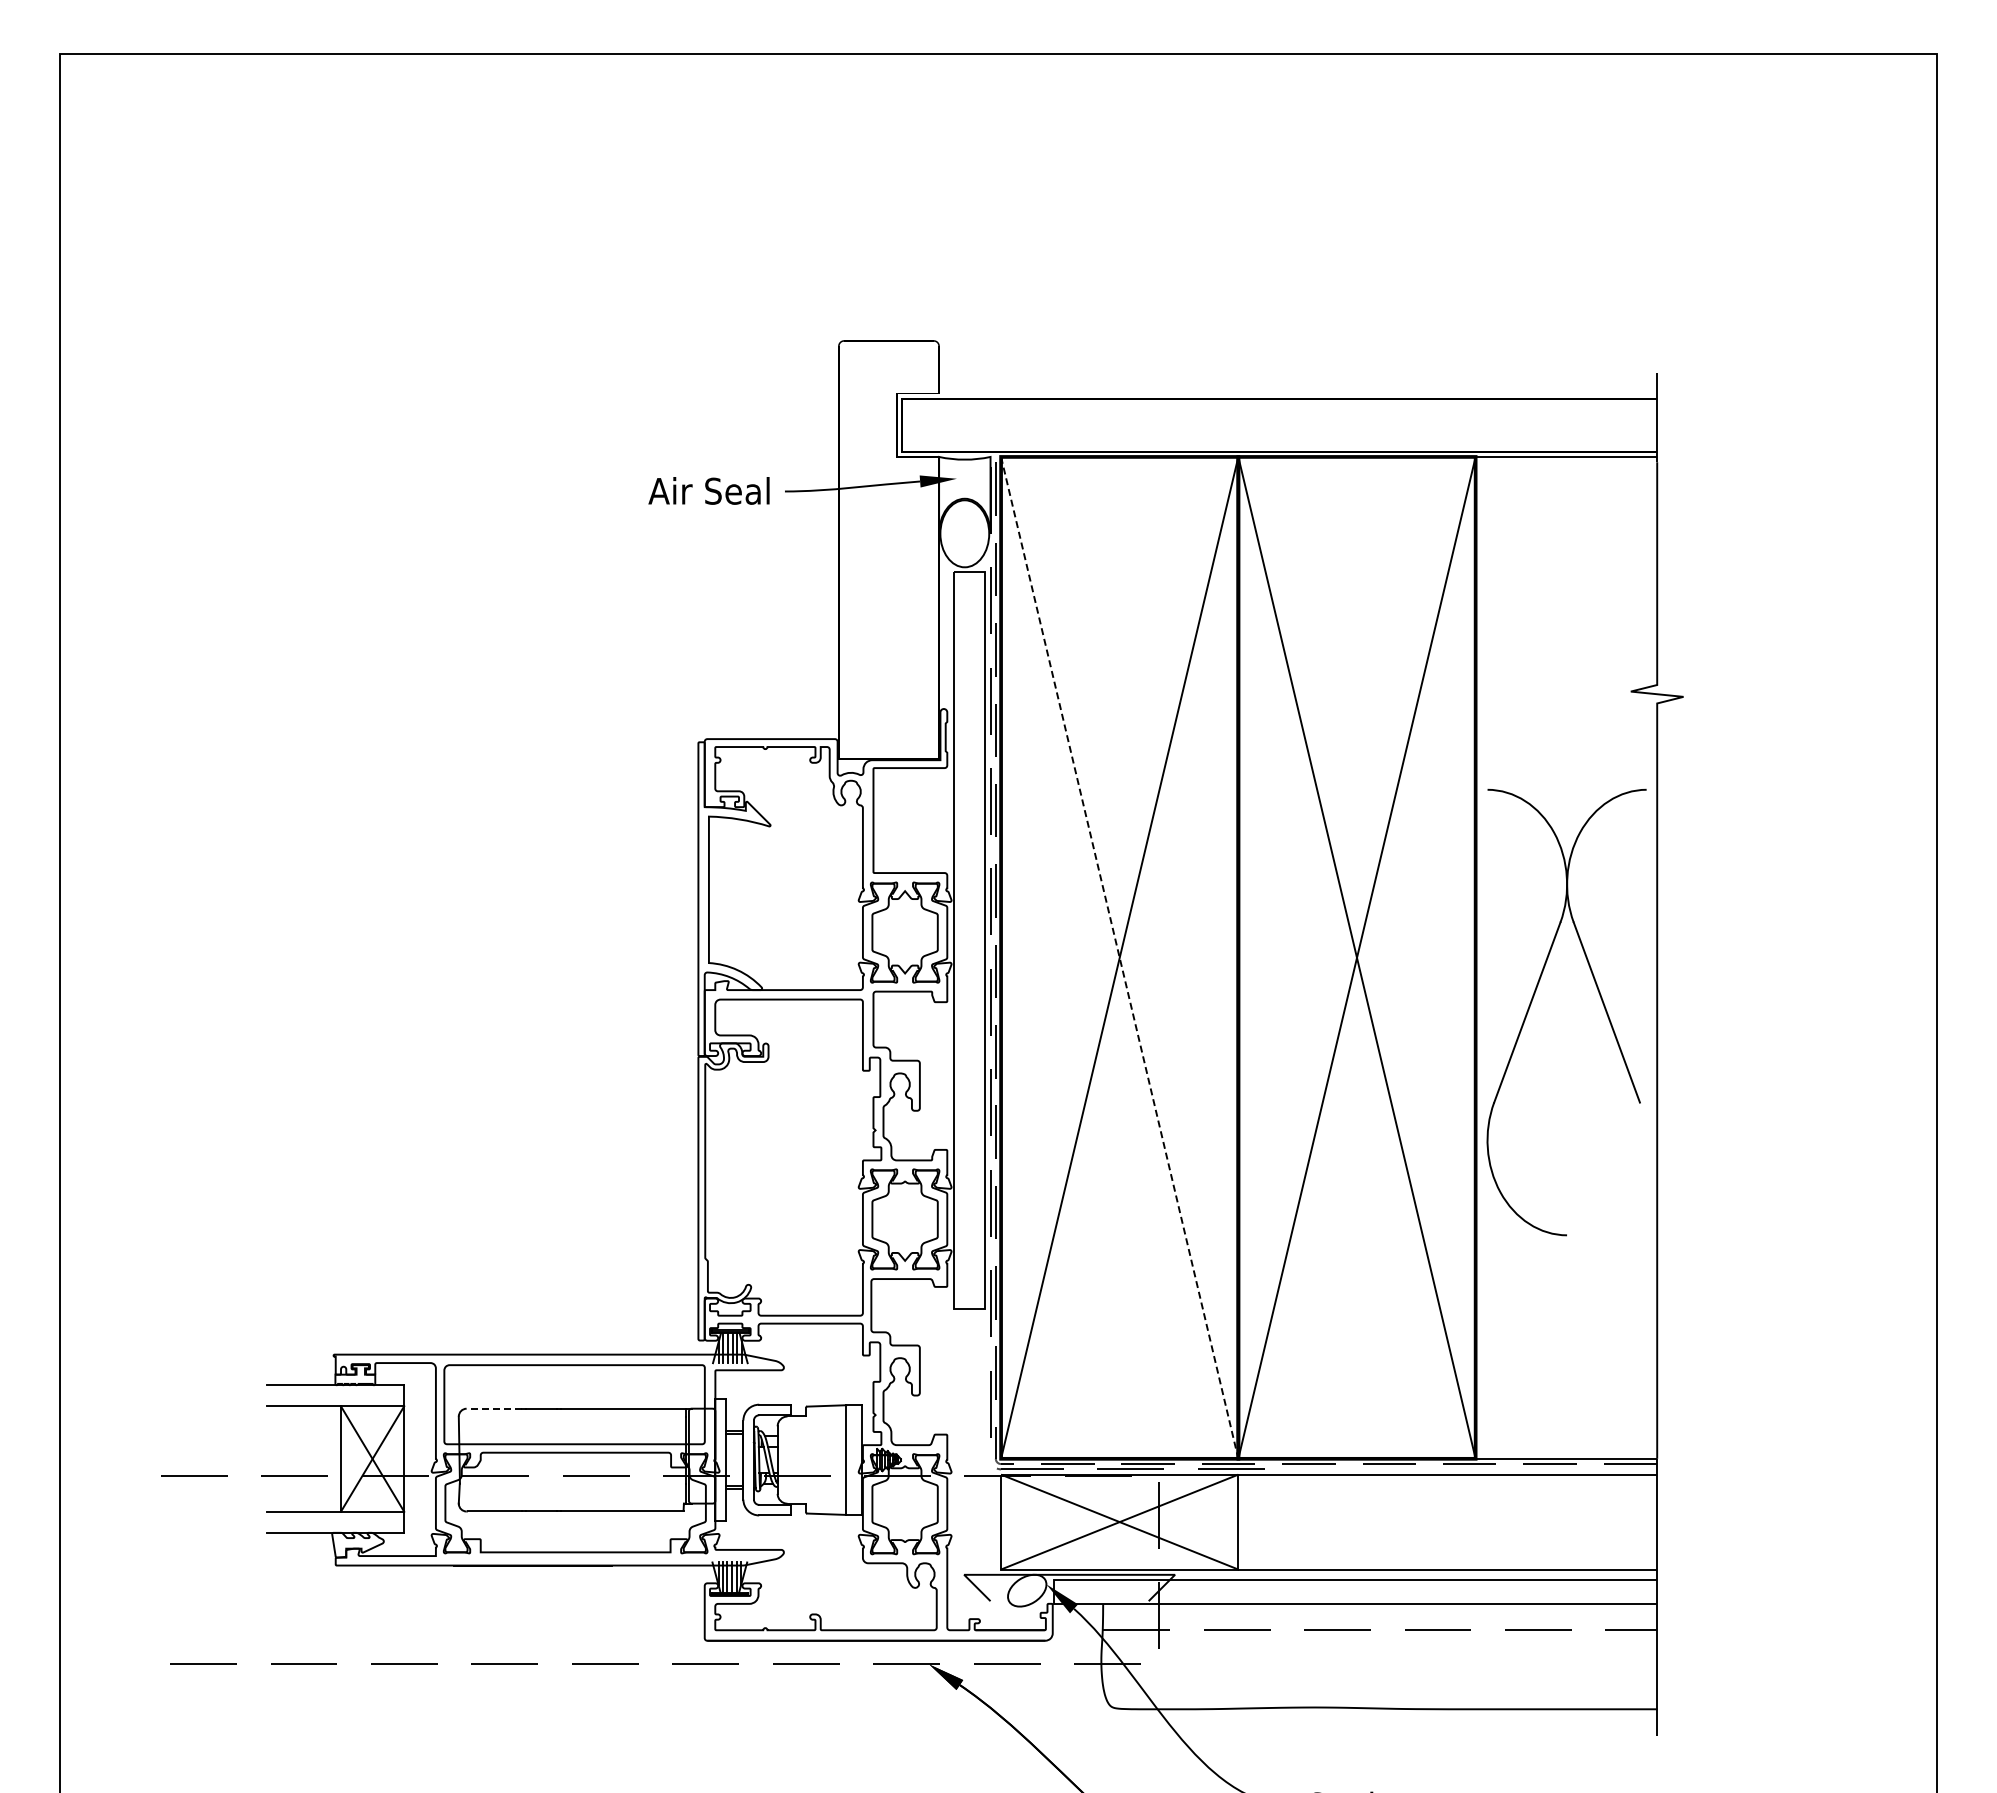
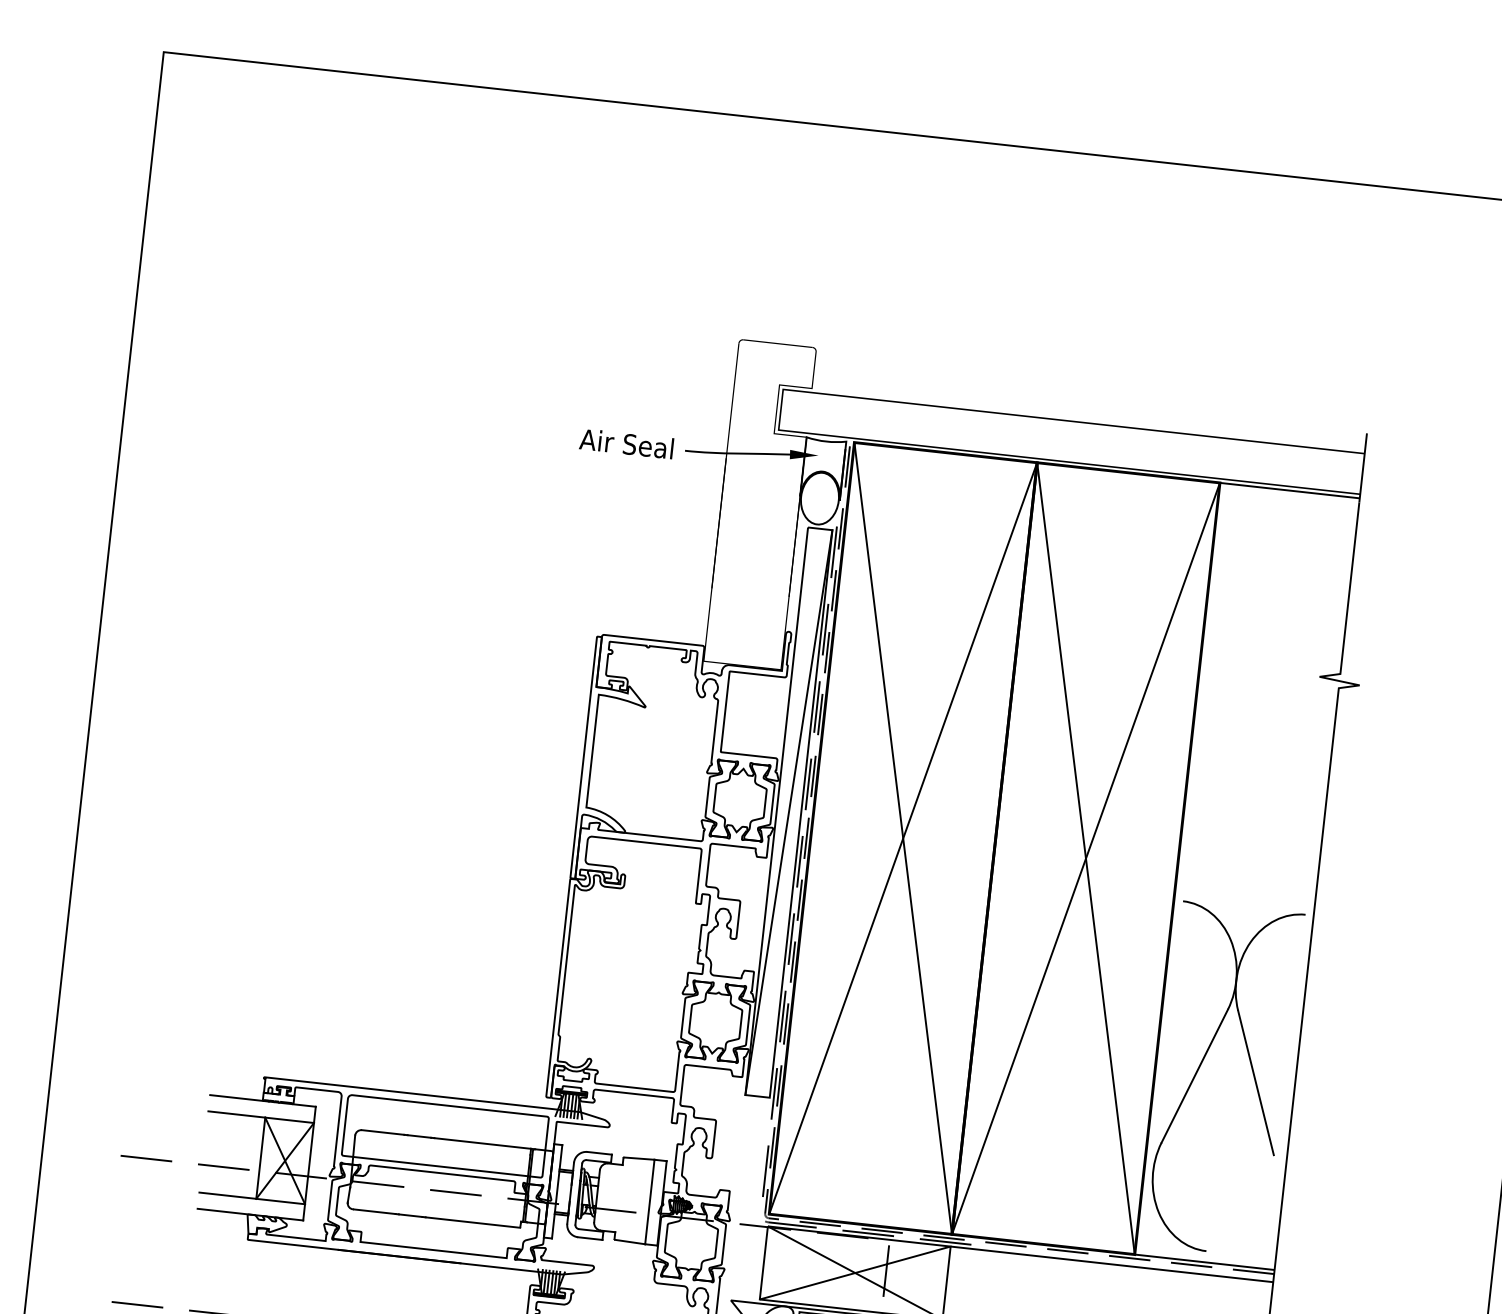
line: (969, 940) -> (788, 812), added
line: (1119, 957) -> (903, 838), dashed -> solid
part: (1533, 999) -> (1200, 1066), moved
line: (494, 1408) -> (383, 1132), dashed -> solid

